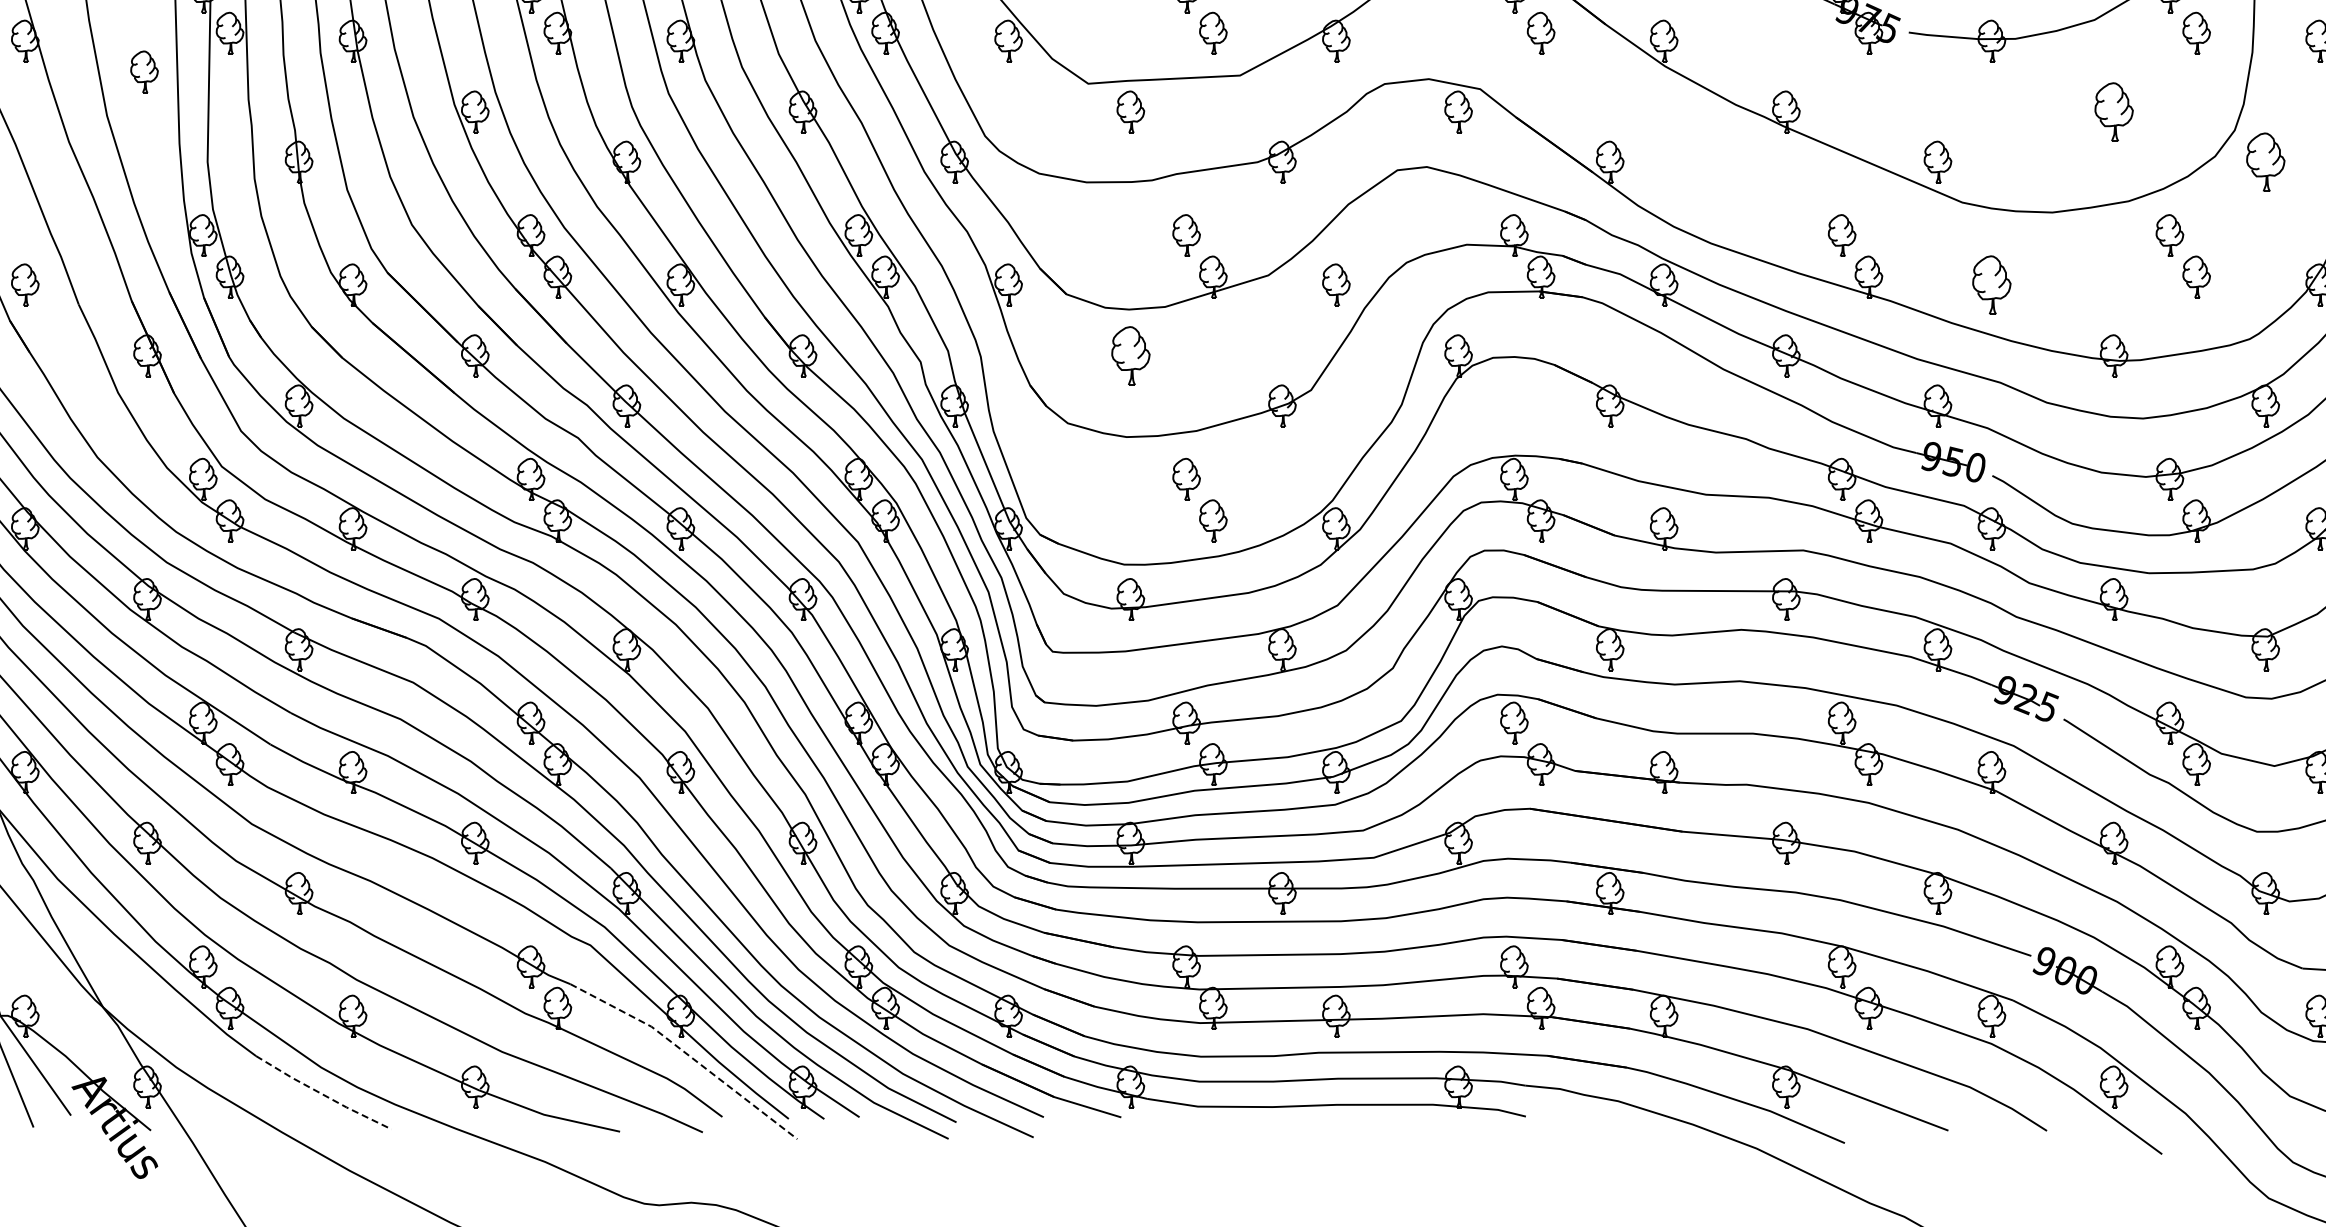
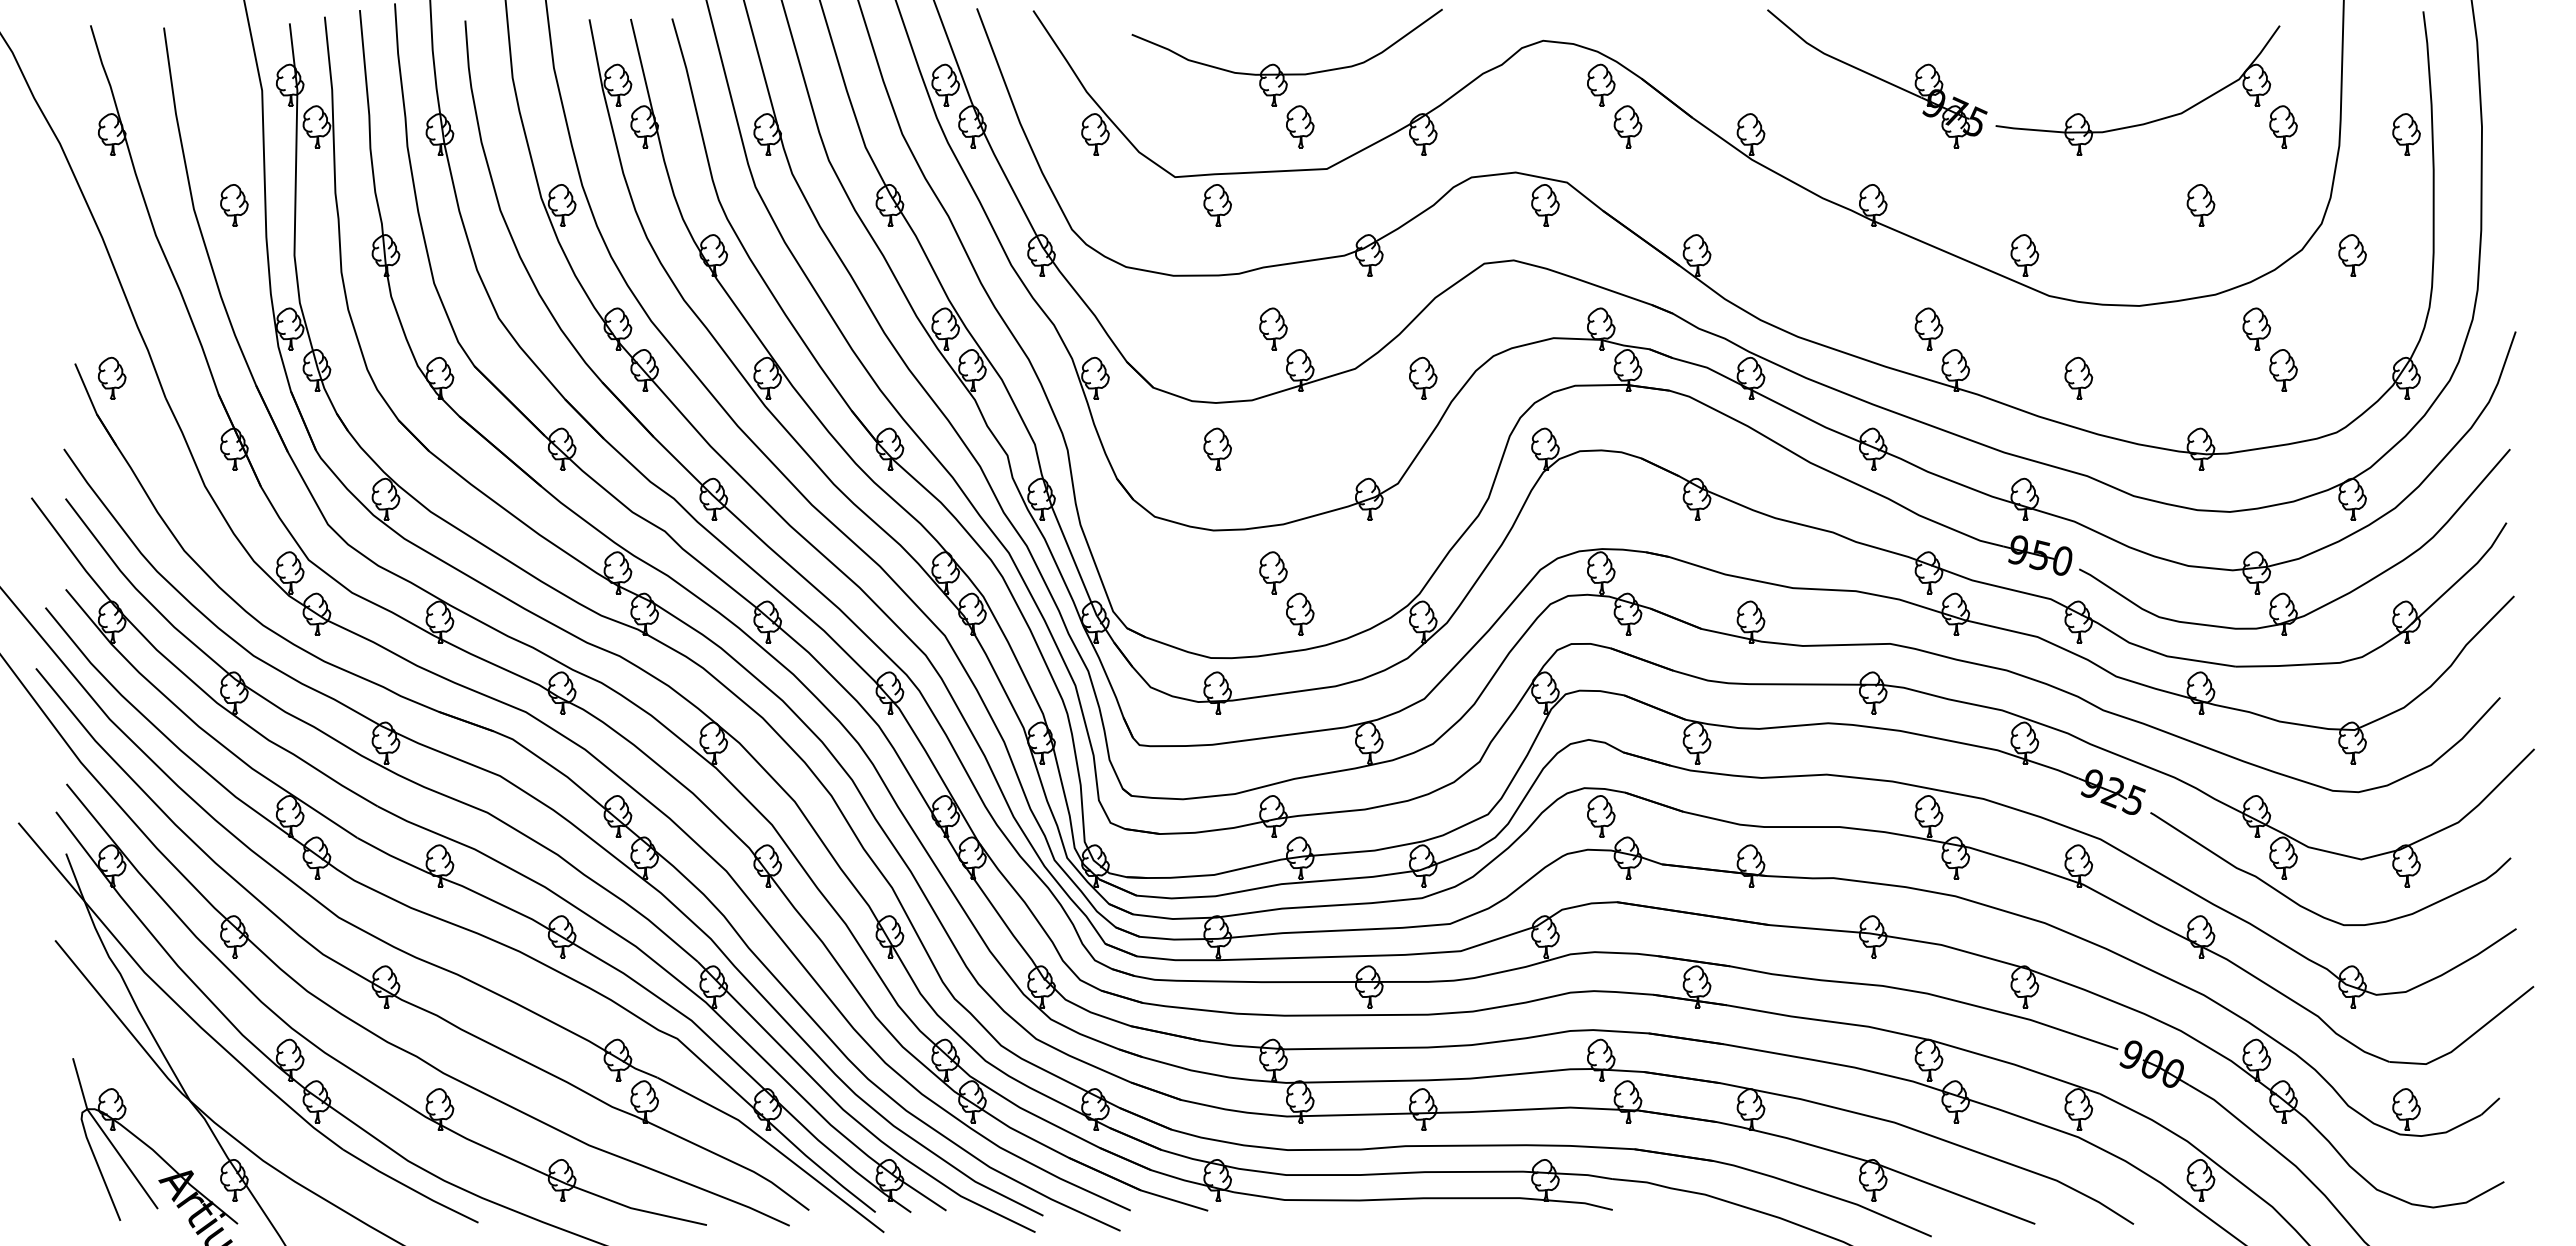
part: (144, 72) -> (234, 205), moved
part: (2113, 112) -> (2200, 205), size x0.71
part: (2265, 162) -> (2352, 255), size x0.71
part: (1991, 284) -> (2078, 377), size x0.71
part: (1130, 355) -> (1217, 448), size x0.71
line: (687, 1055) -> (774, 1148), dashed -> solid
line: (322, 1094) -> (409, 1187), dashed -> solid

